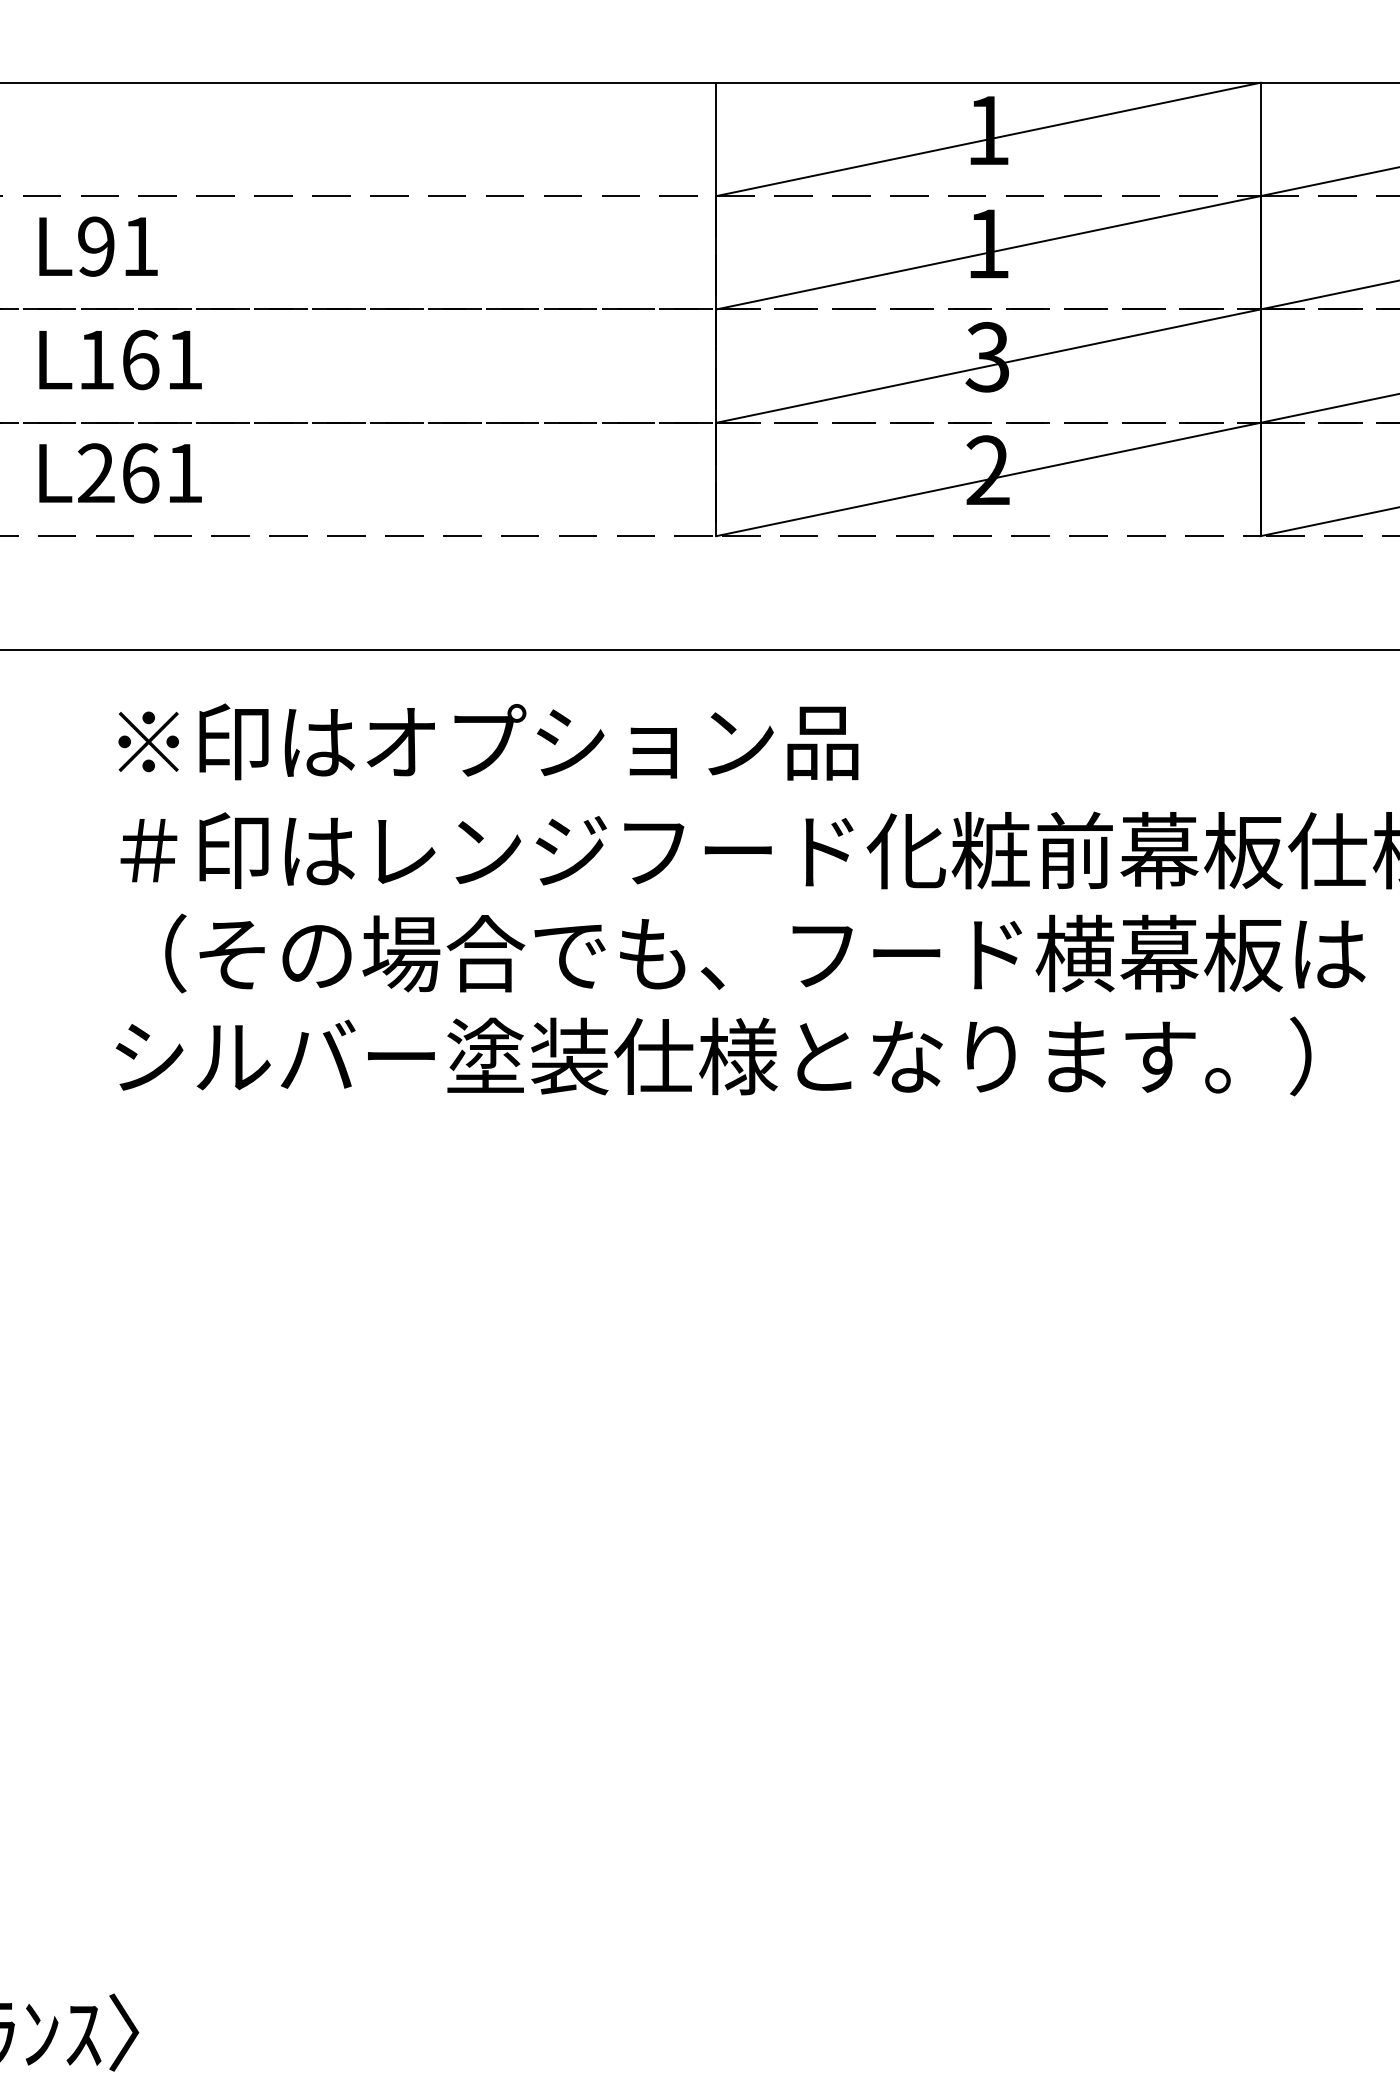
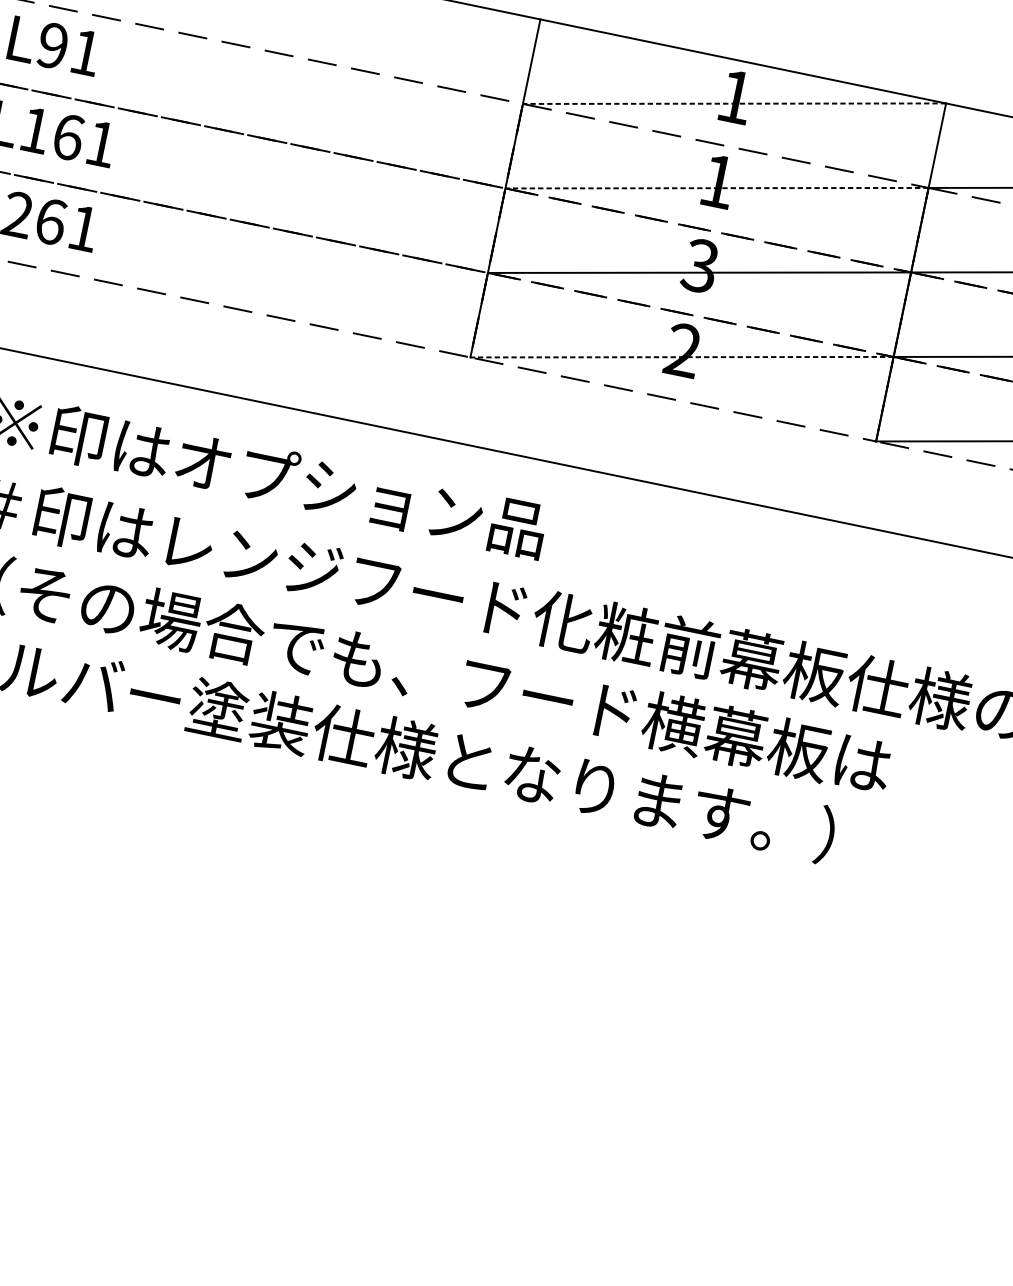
line: (988, 139) -> (734, 103), solid -> dashed
line: (988, 252) -> (717, 187), solid -> dashed
line: (988, 479) -> (682, 357), solid -> dashed

